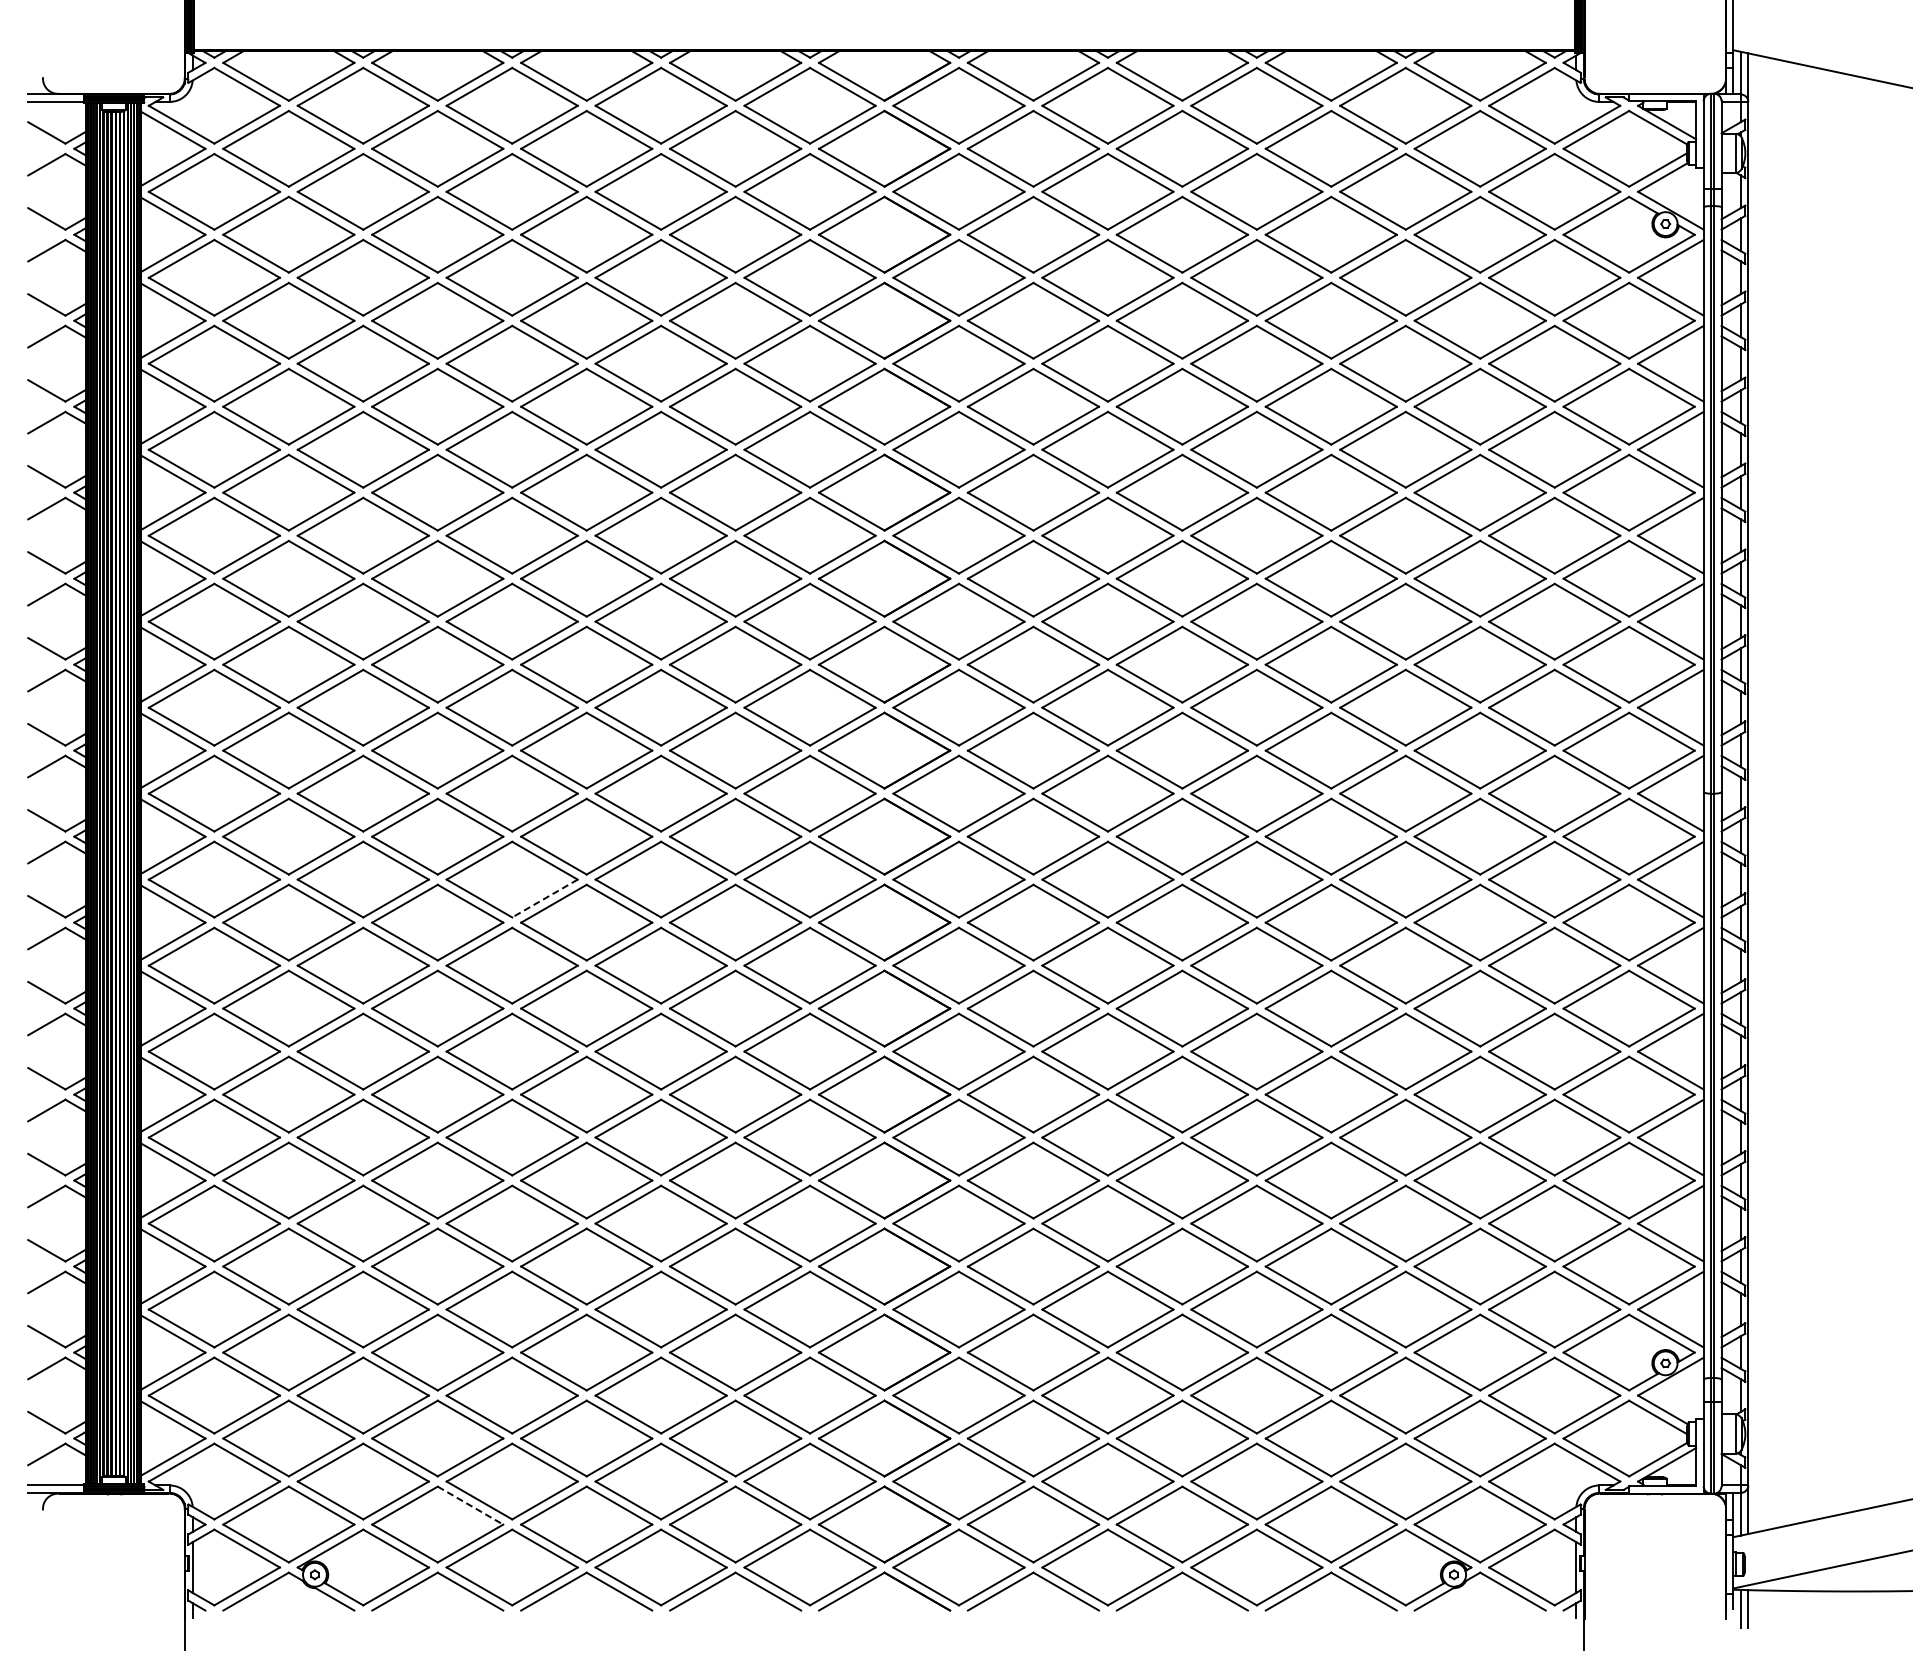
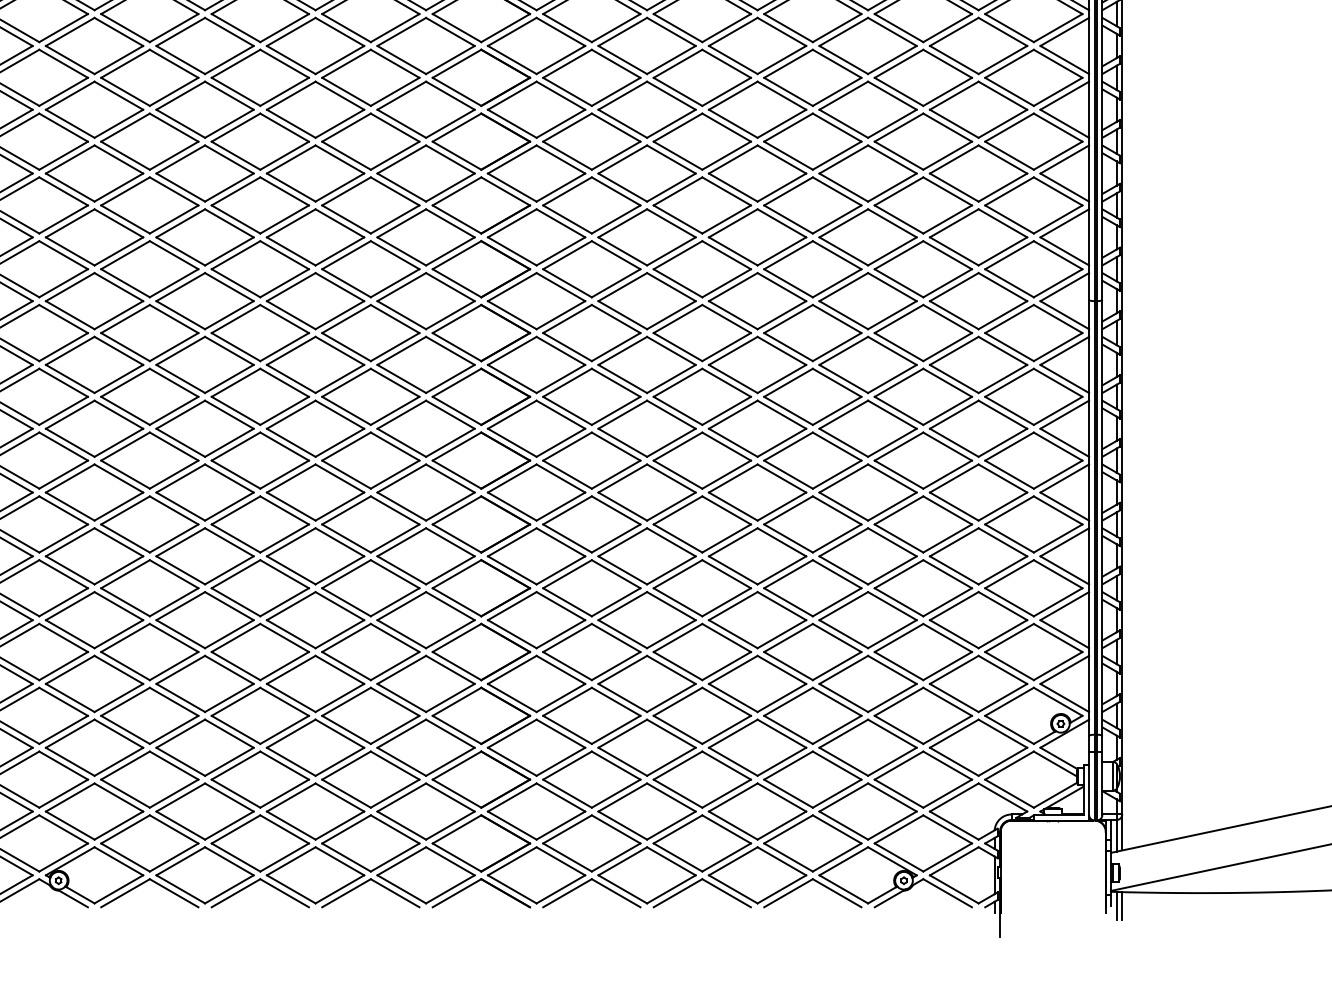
line: (545, 898) -> (229, 378), dashed -> solid
line: (470, 1505) -> (174, 829), dashed -> solid

